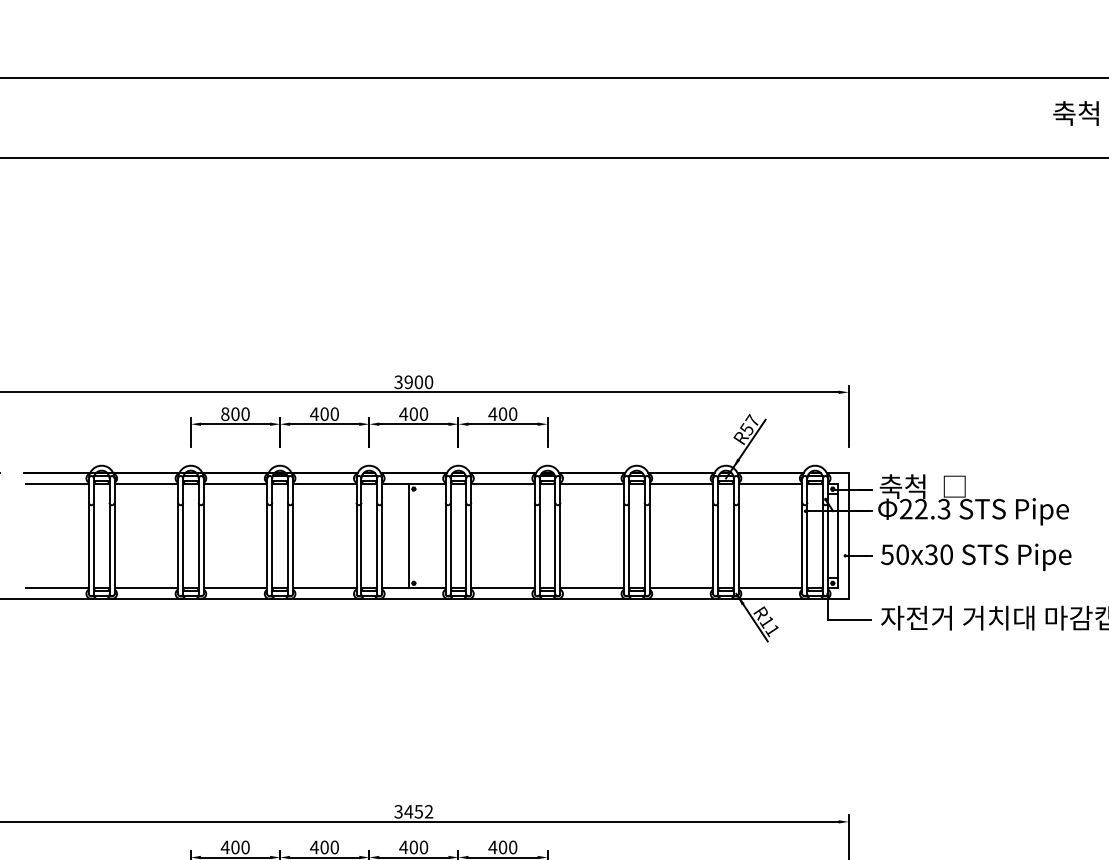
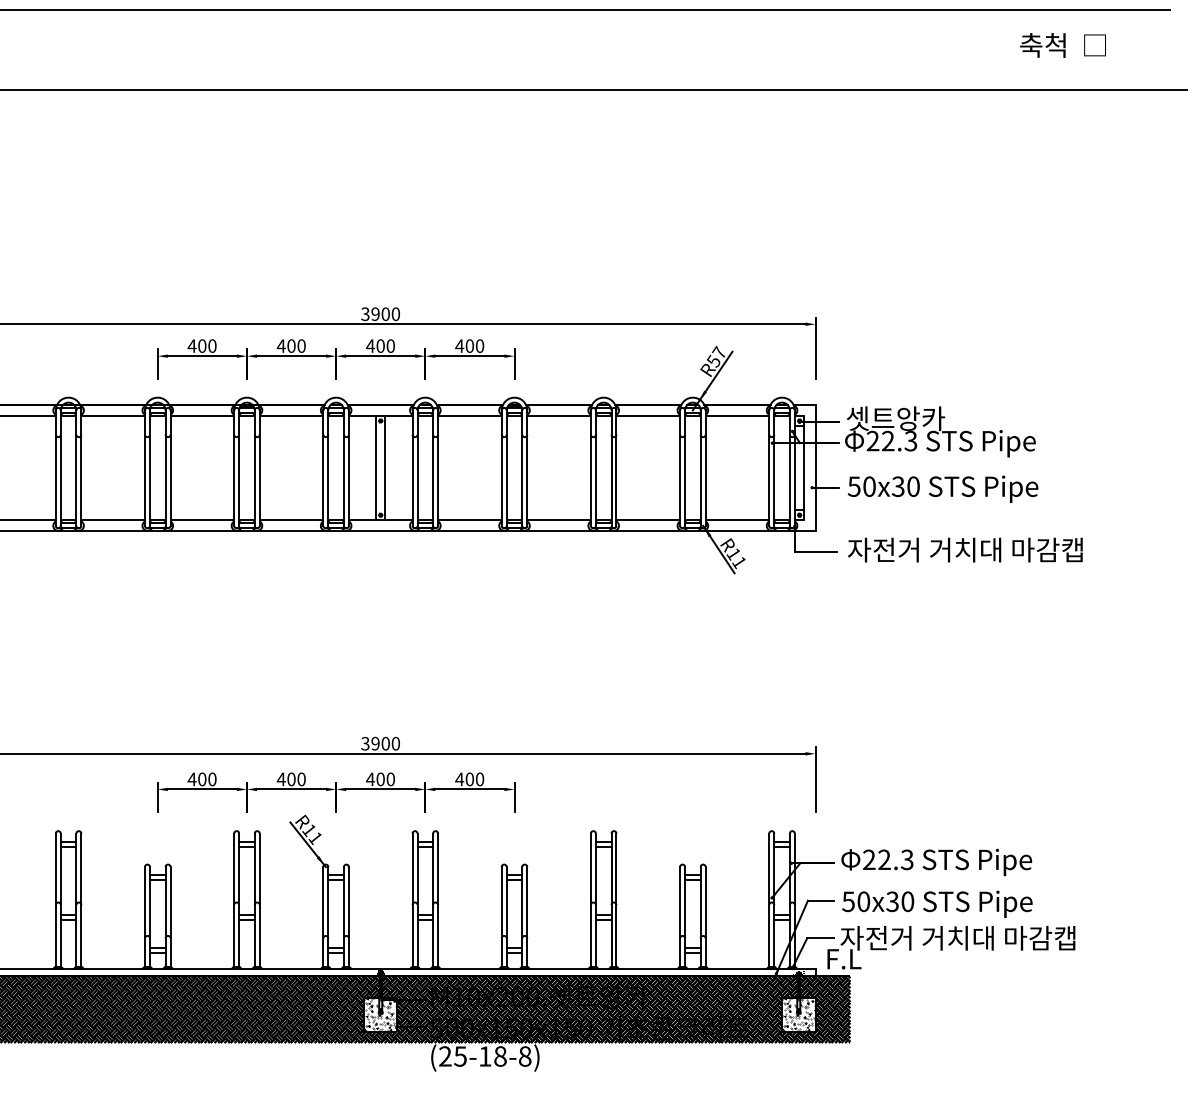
text: (224, 413) -> (191, 345), 800 -> 400
text: (928, 486) -> (895, 418), 축척  □ -> 셋트앙카
line: (418, 536) -> (385, 468), added
text: (418, 811) -> (385, 743), 3452 -> 3900

